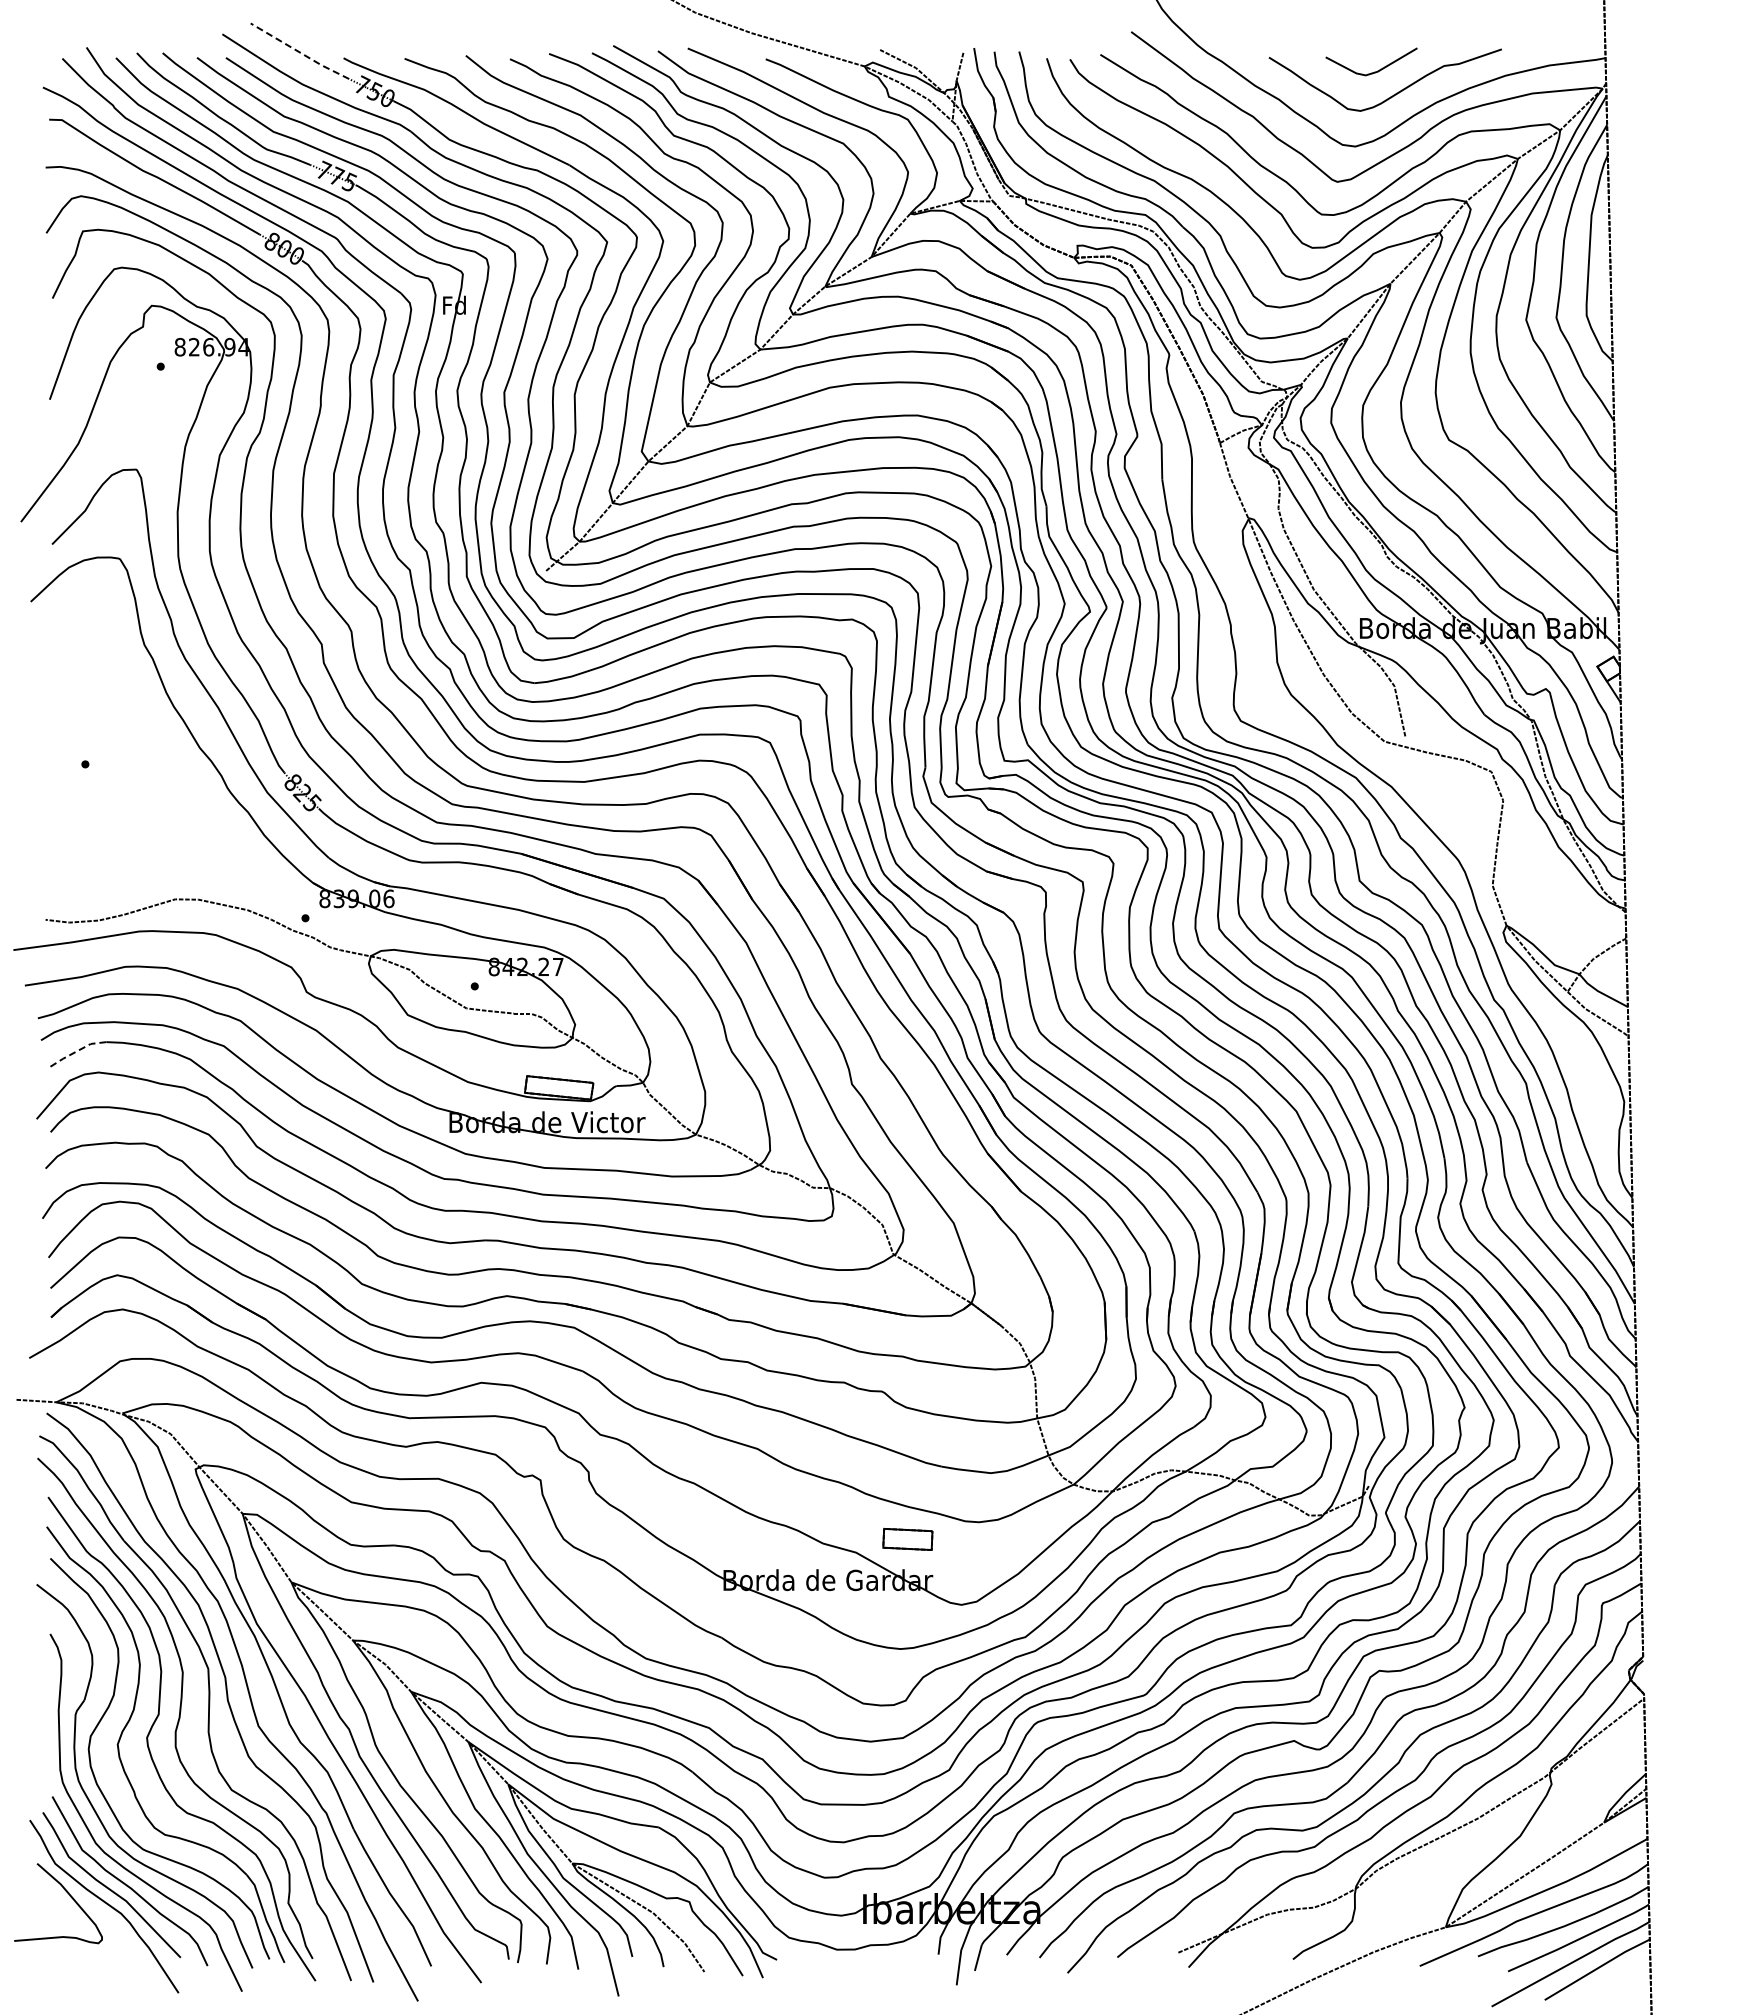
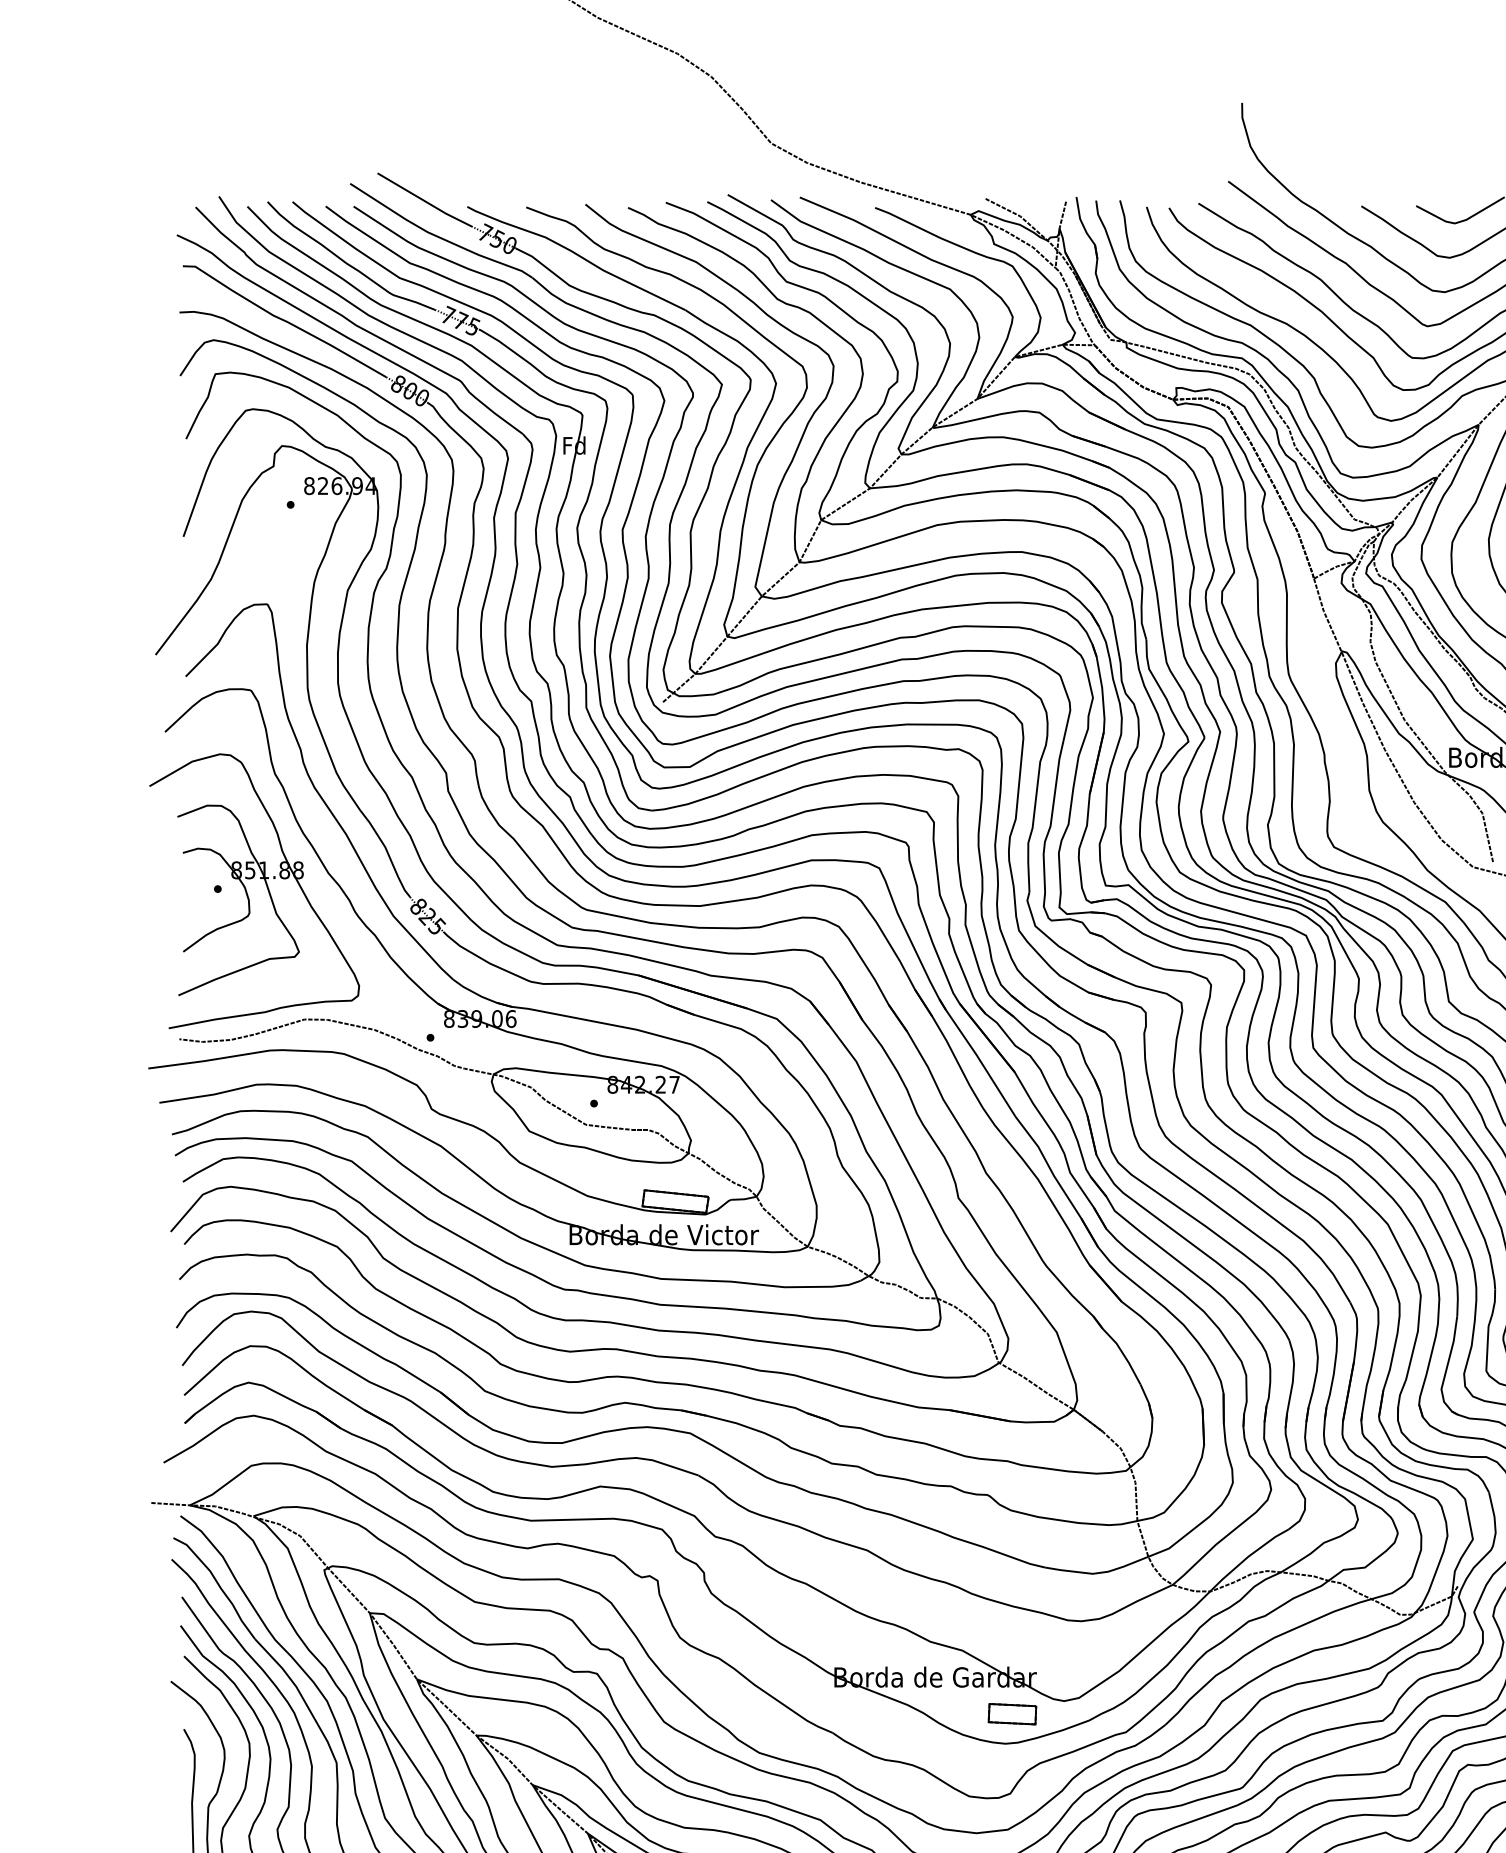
line: (299, 52) -> (424, 201), dashed -> solid
part: (116, 768) -> (247, 893), added
line: (76, 1051) -> (209, 1166), dashed -> solid
part: (907, 1539) -> (1012, 1714), moved

